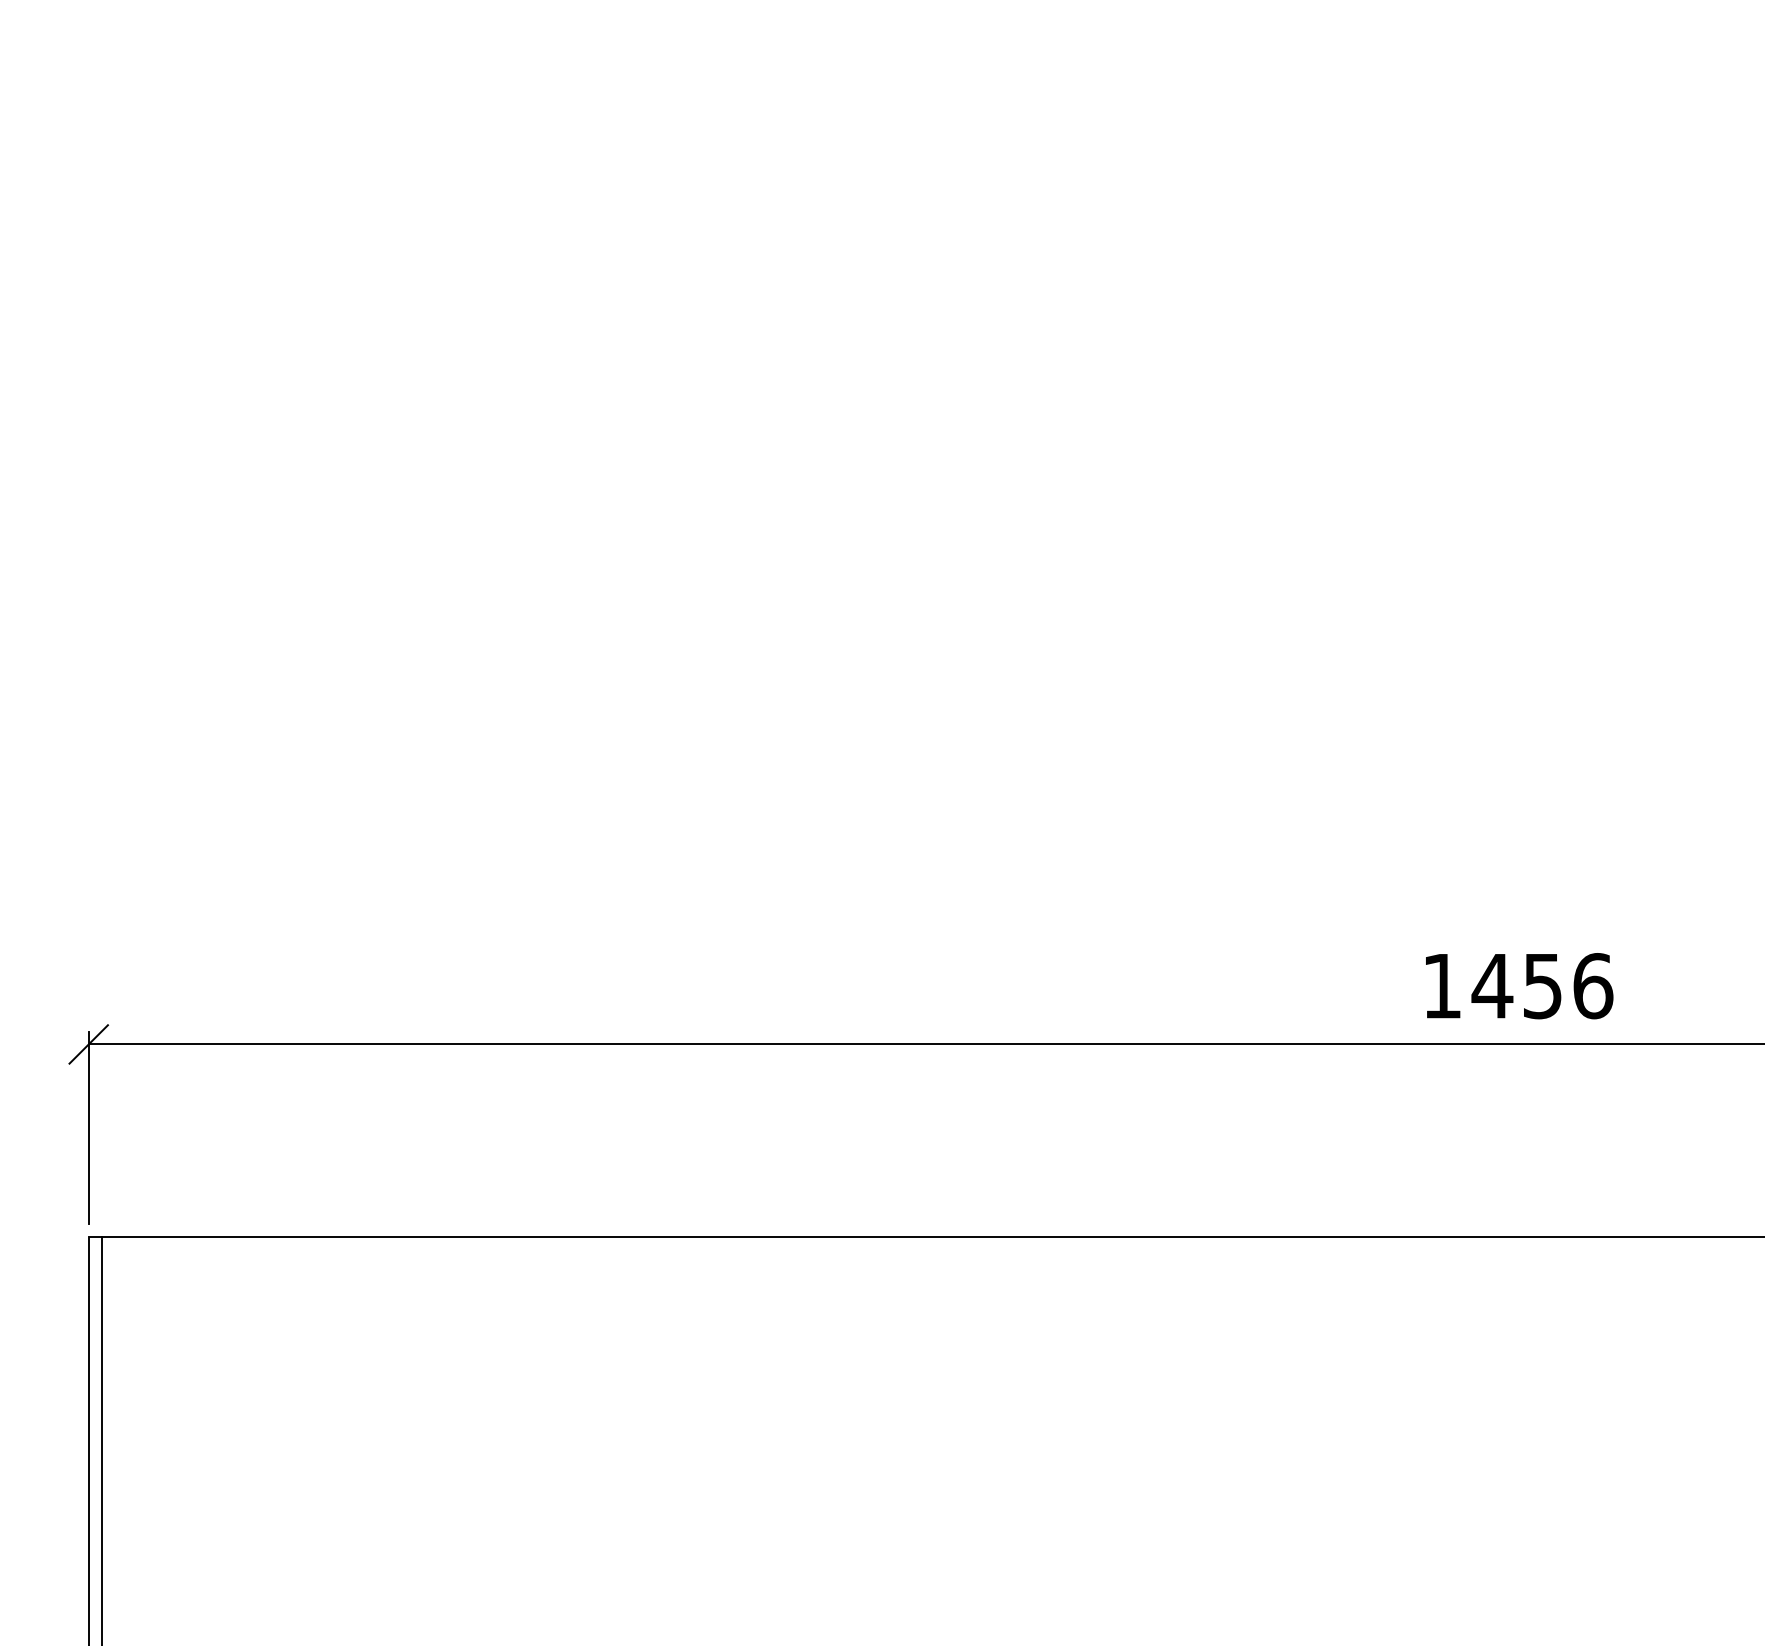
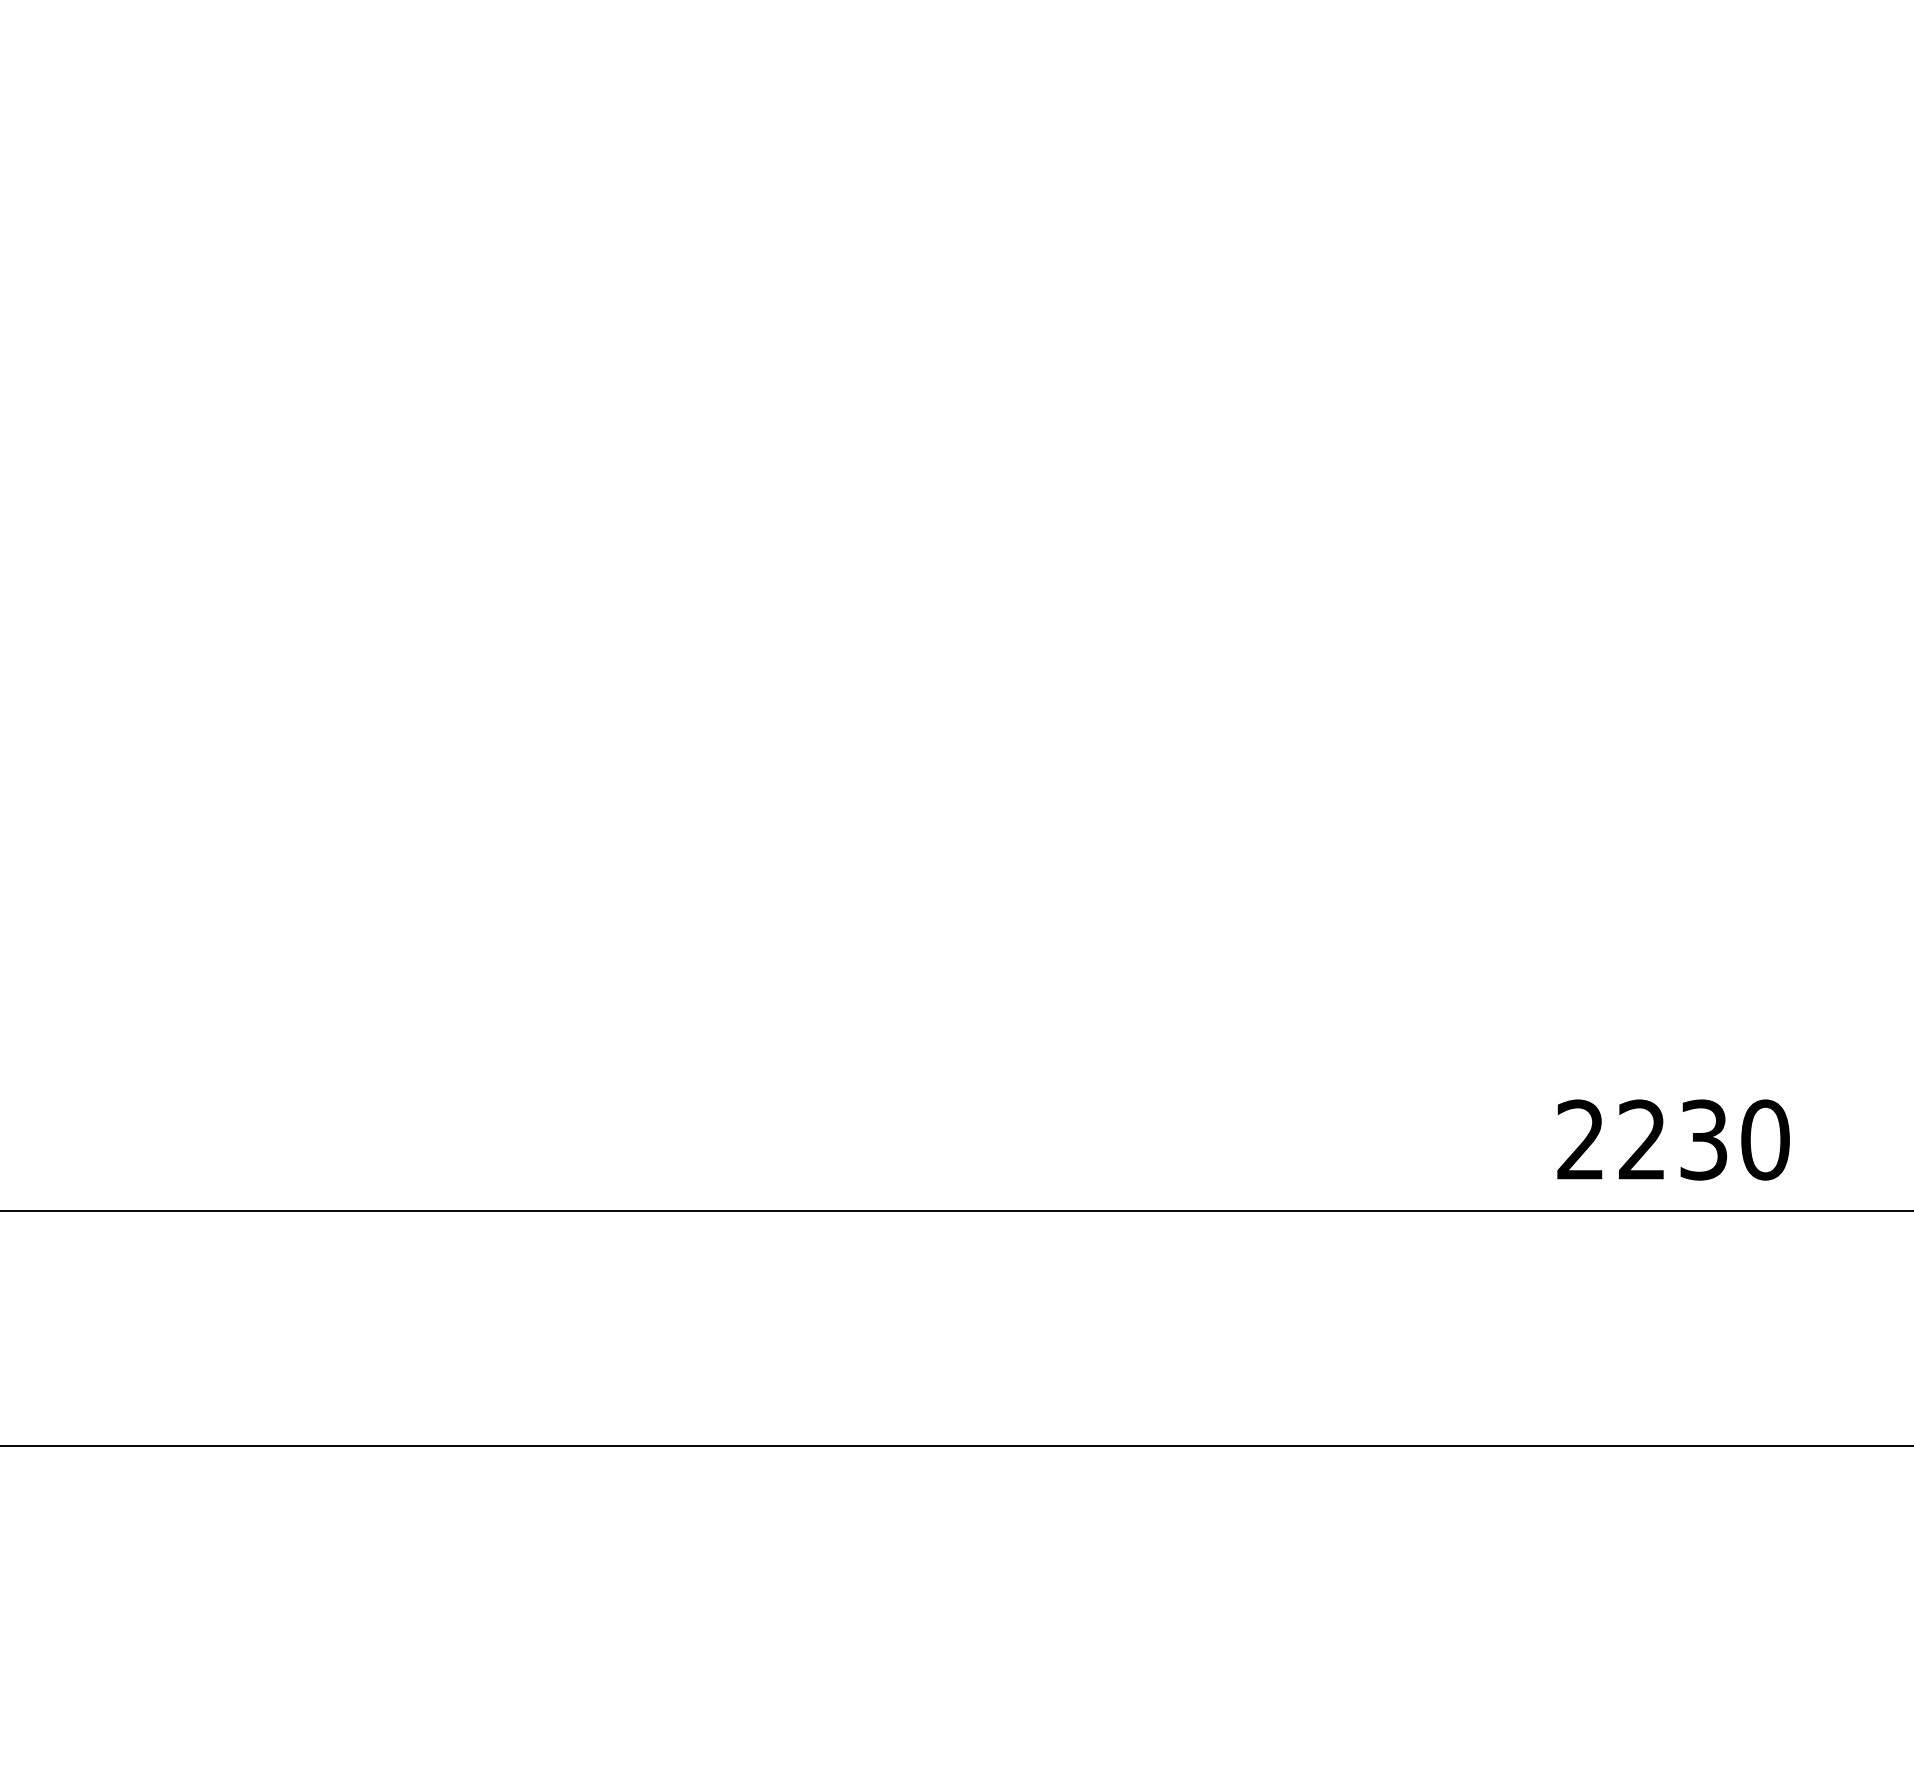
text: (1518, 986) -> (1674, 1140), 1456 -> 2230

